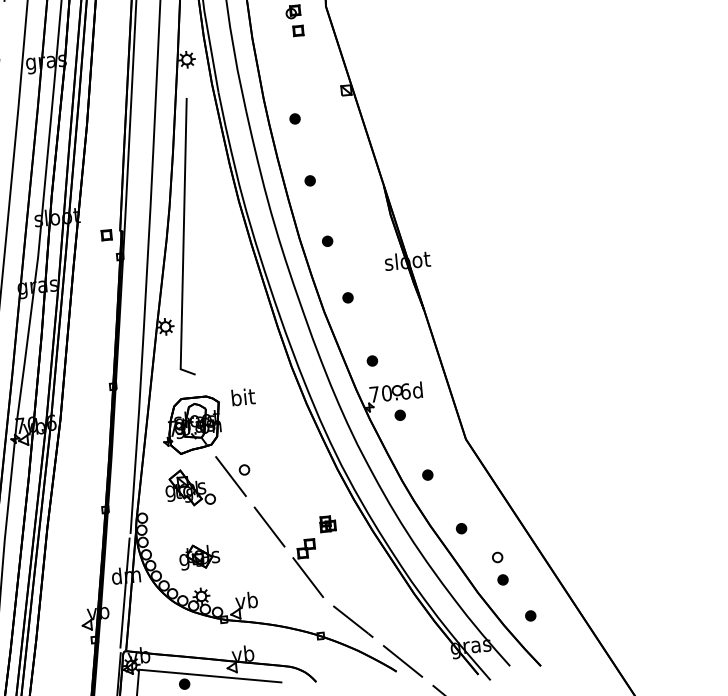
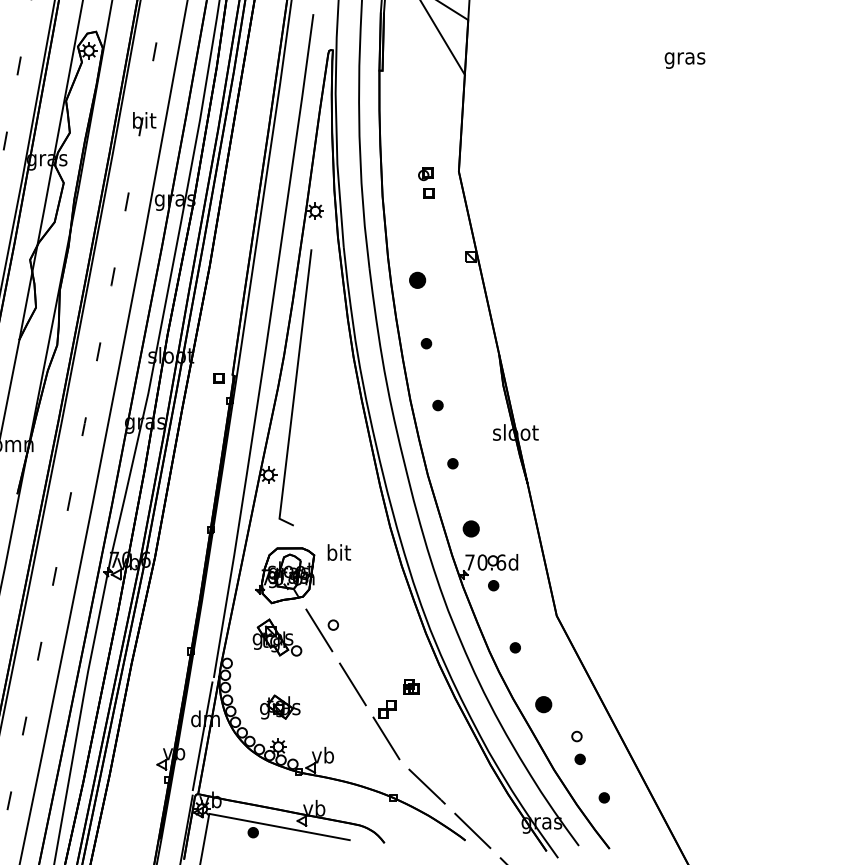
part: (294, 118) -> (416, 280), size x1.6
part: (371, 360) -> (470, 528), size x1.6
part: (461, 527) -> (543, 703), size x1.6

